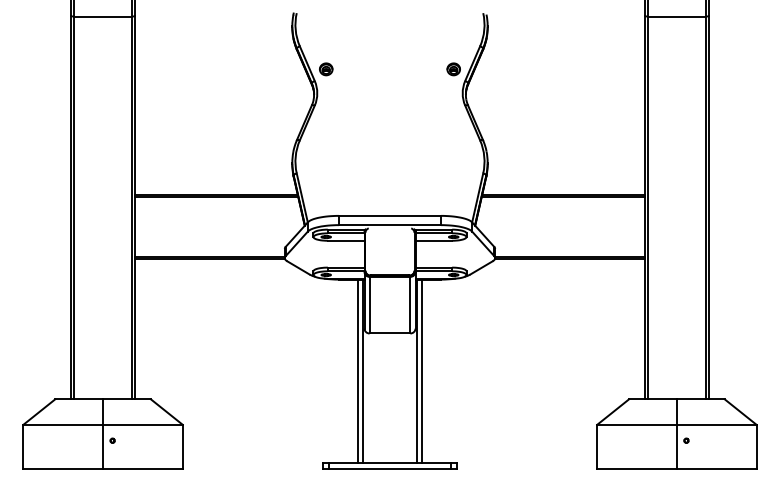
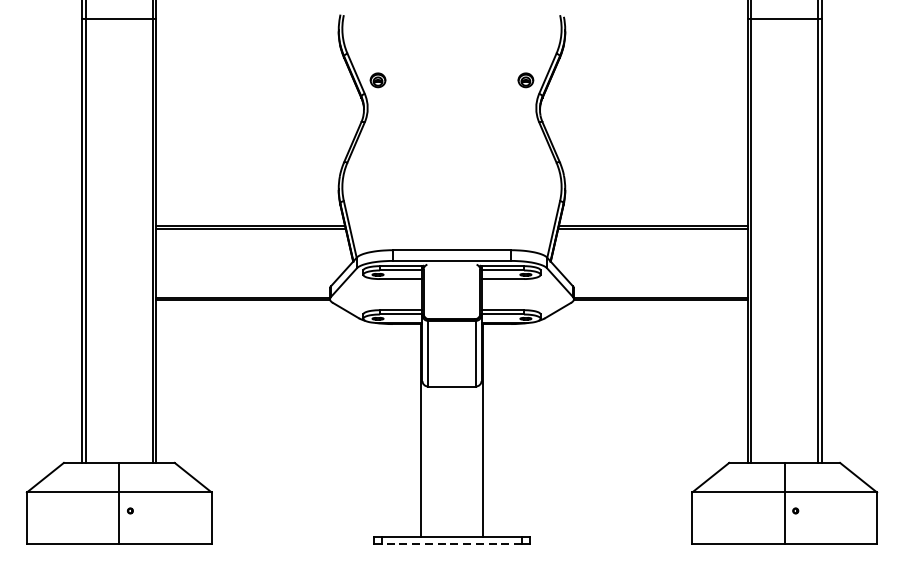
line: (358, 371) -> (415, 430), removed
line: (421, 371) -> (488, 430), removed
line: (390, 469) -> (452, 544), solid -> dashed

